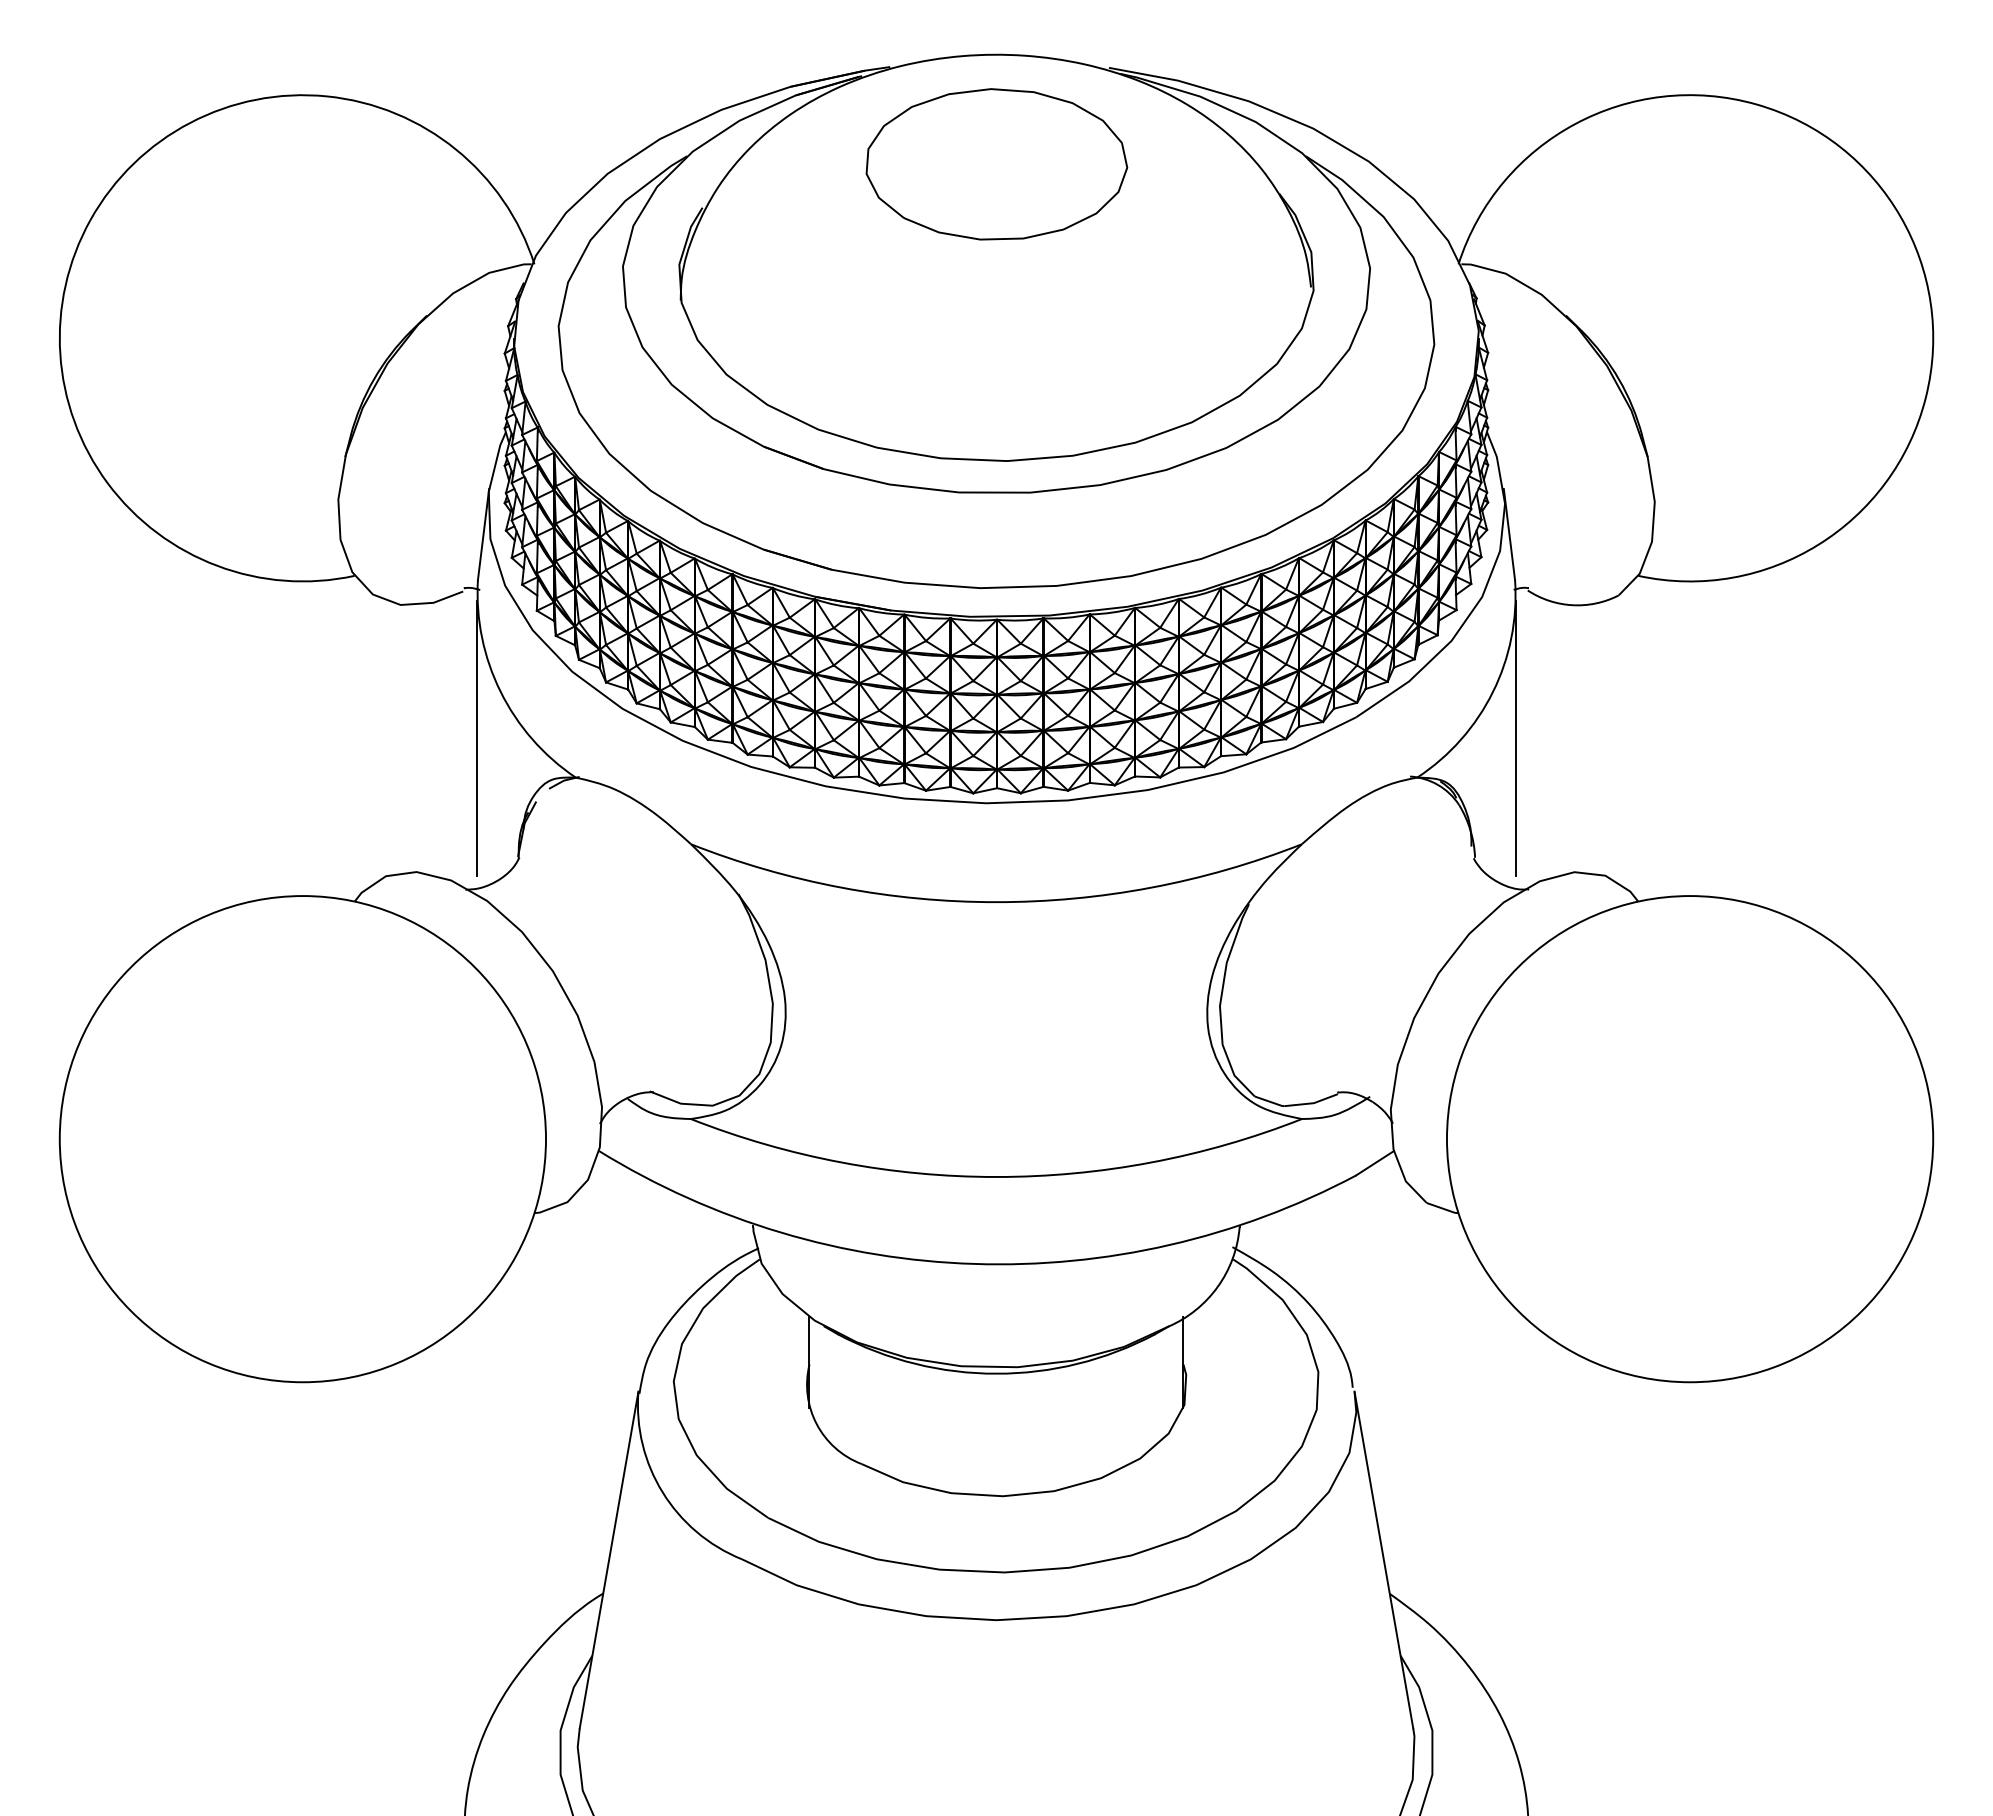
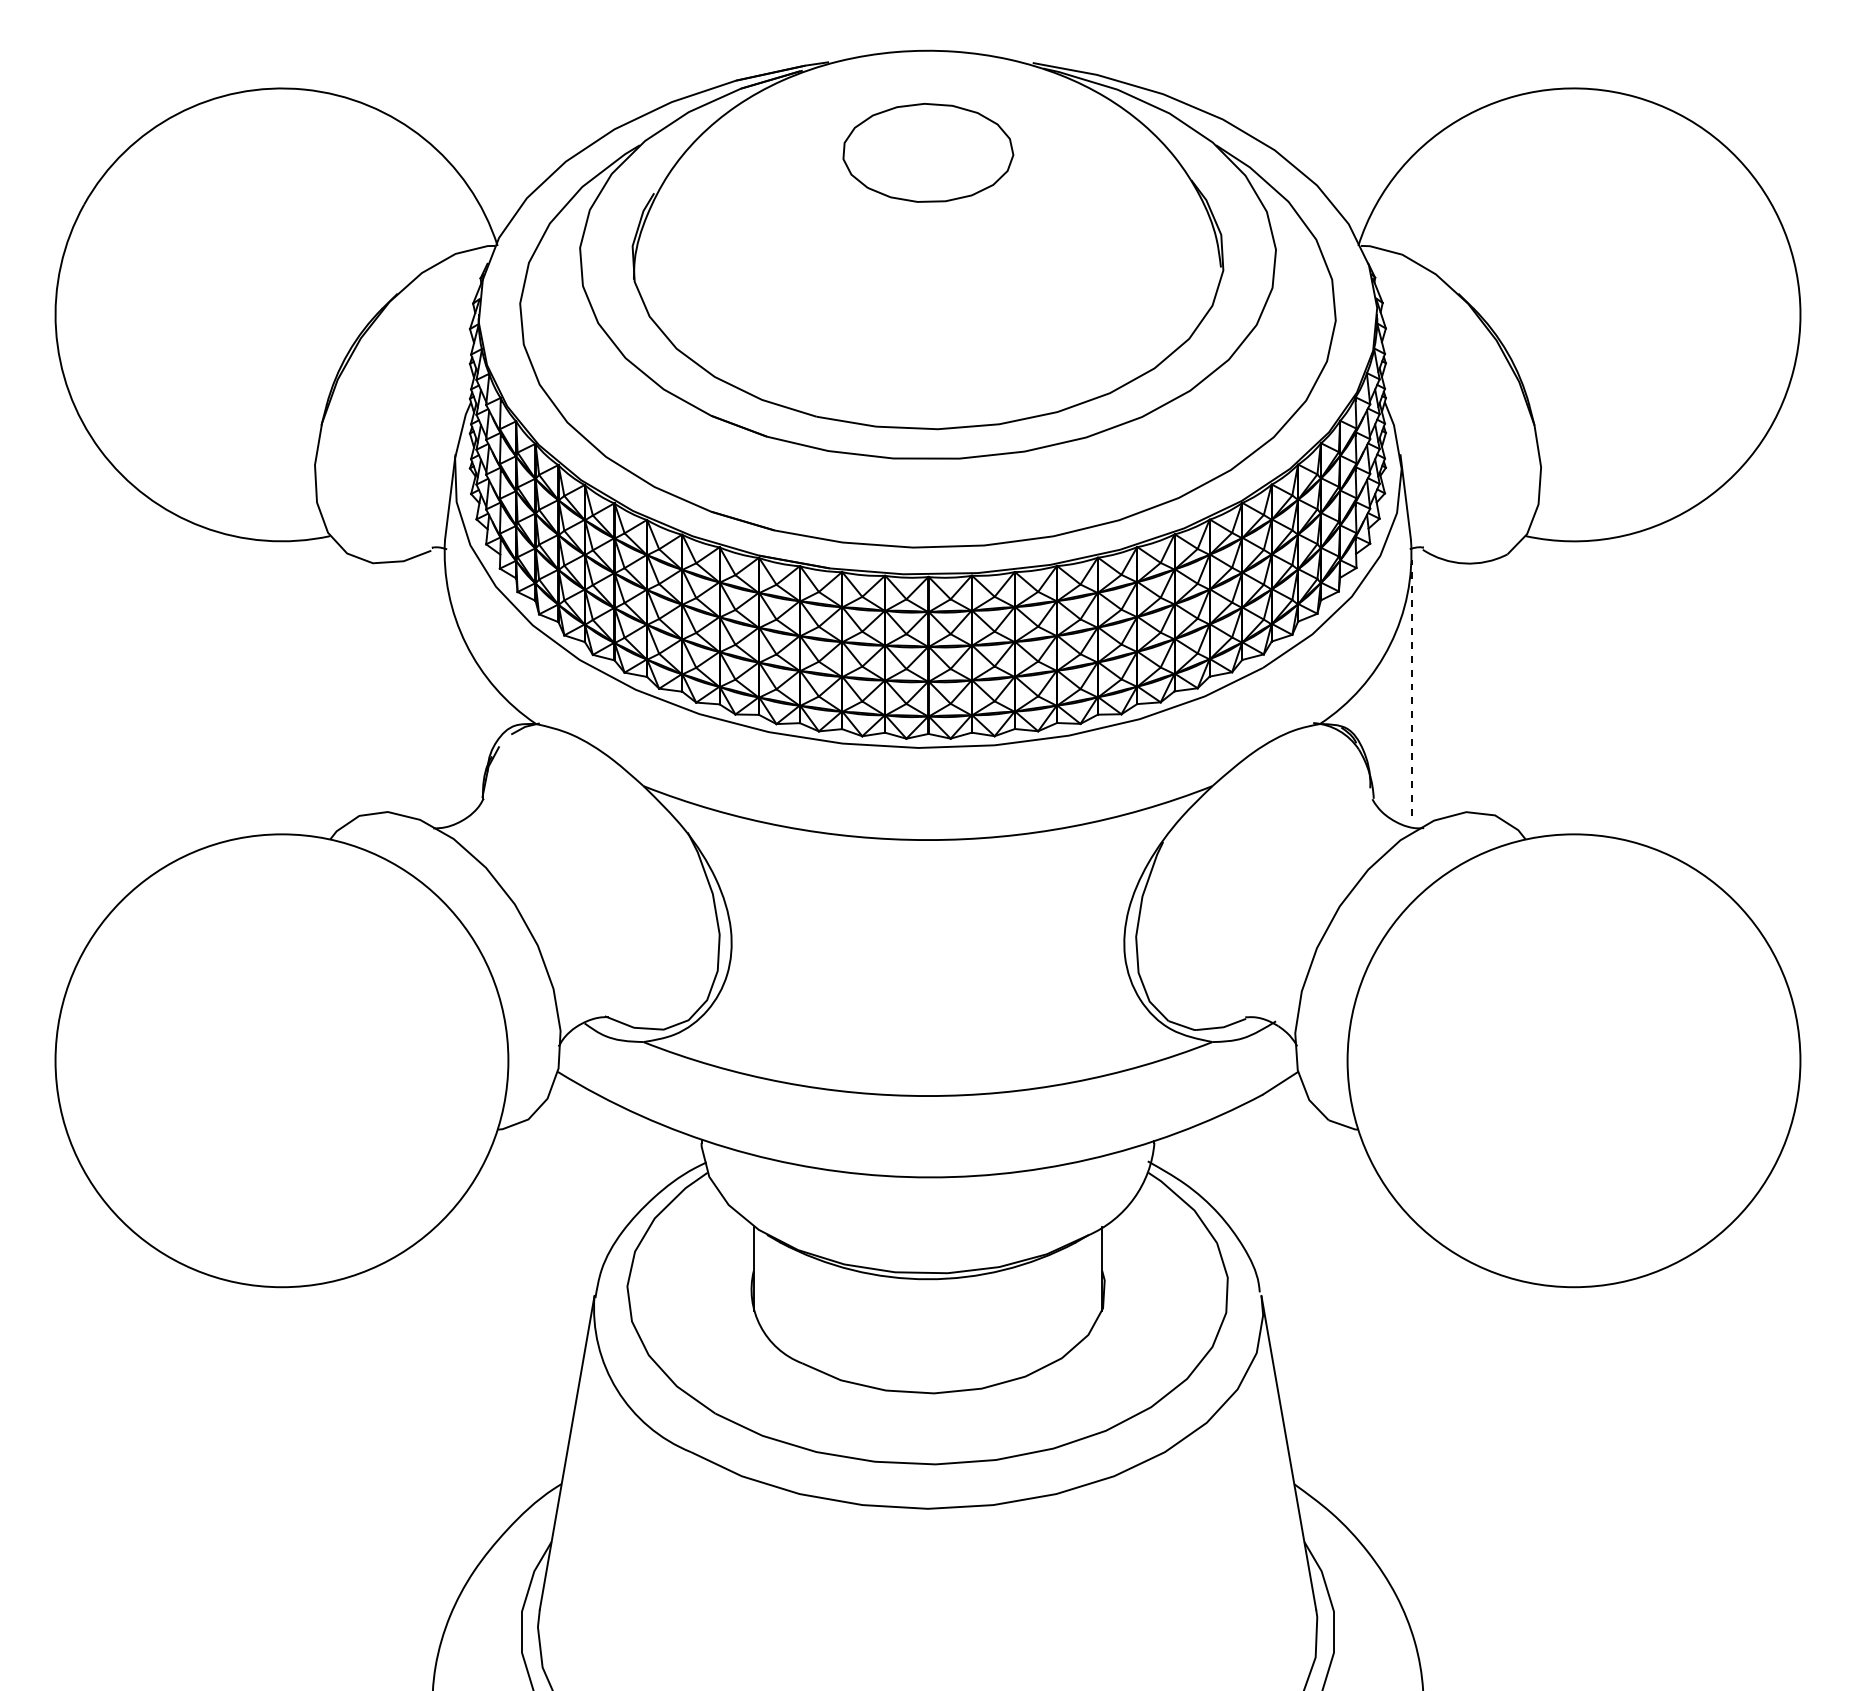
part: (996, 164) -> (928, 153), size x0.7
line: (476, 738) -> (443, 687), removed
line: (1516, 738) -> (1412, 687), solid -> dashed

